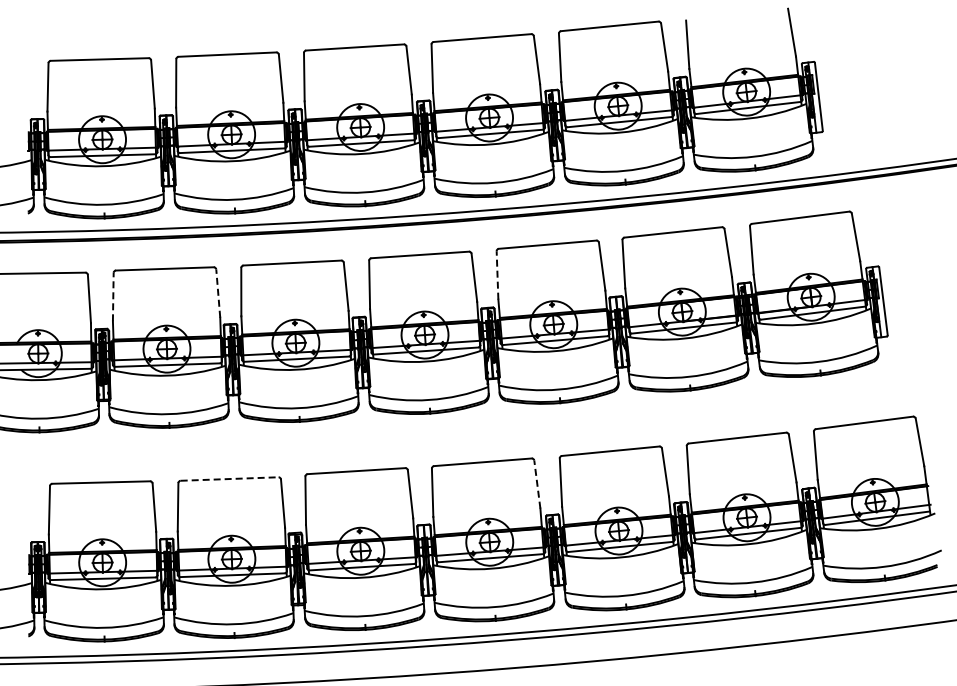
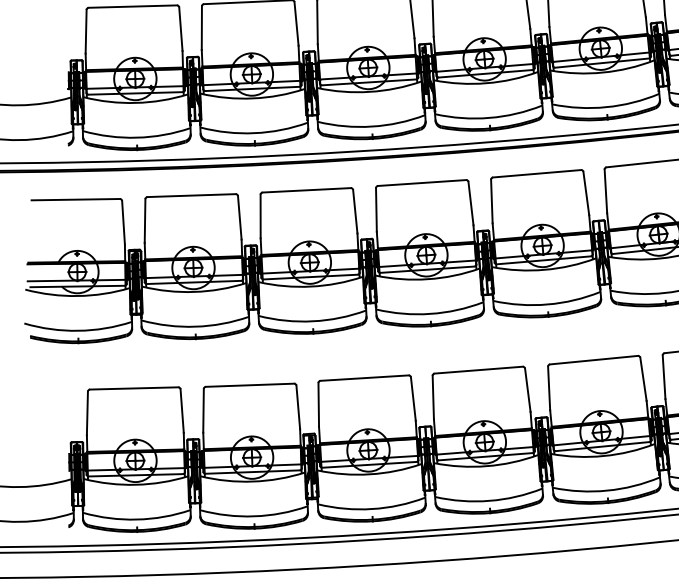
line: (497, 274) -> (491, 200), dashed -> solid
line: (218, 293) -> (240, 217), dashed -> solid
line: (113, 296) -> (145, 220), dashed -> solid
line: (229, 479) -> (249, 385), dashed -> solid
line: (537, 484) -> (527, 390), dashed -> solid

